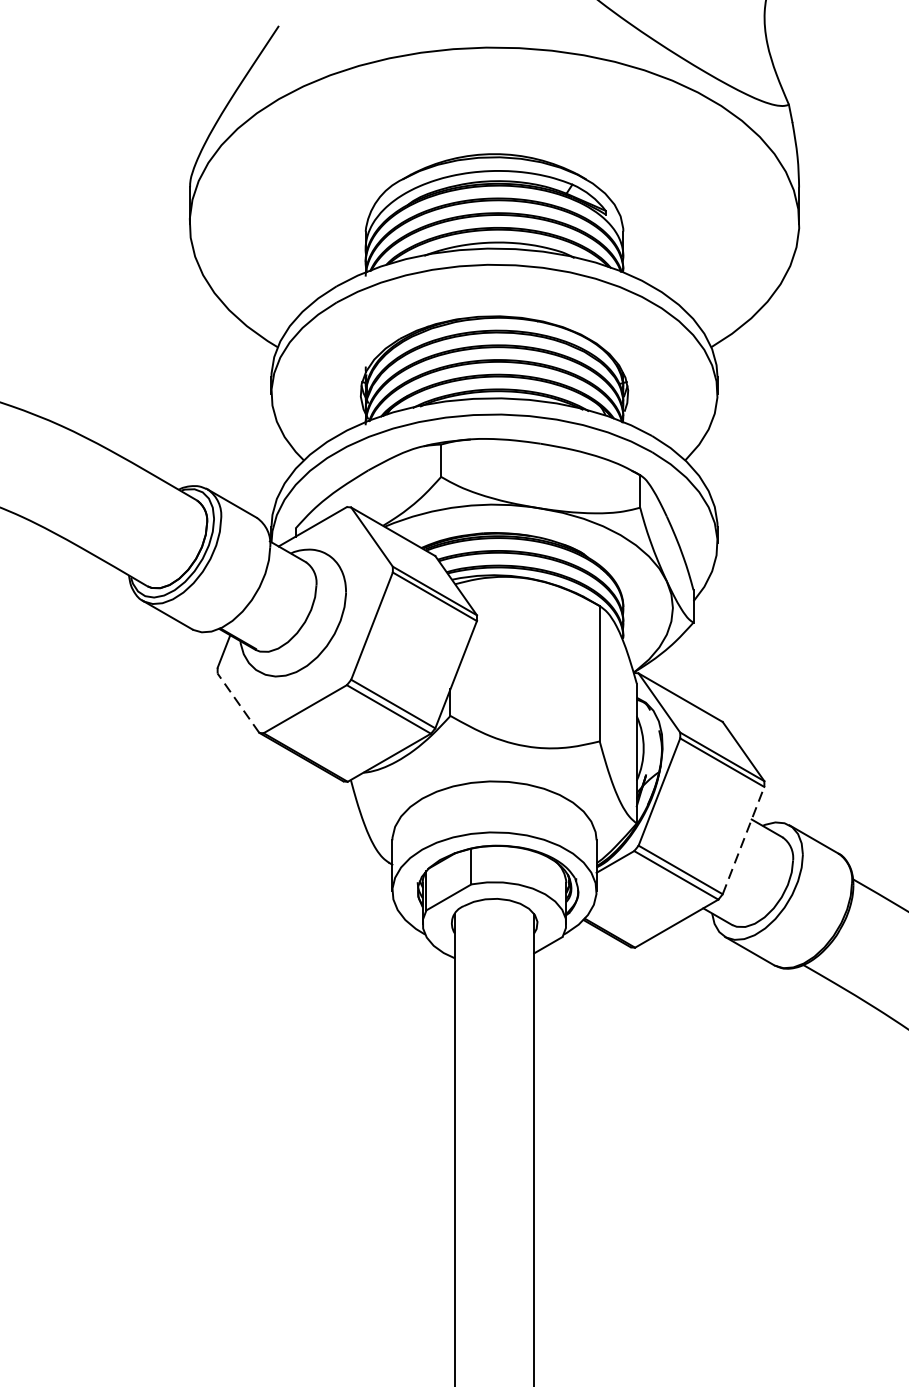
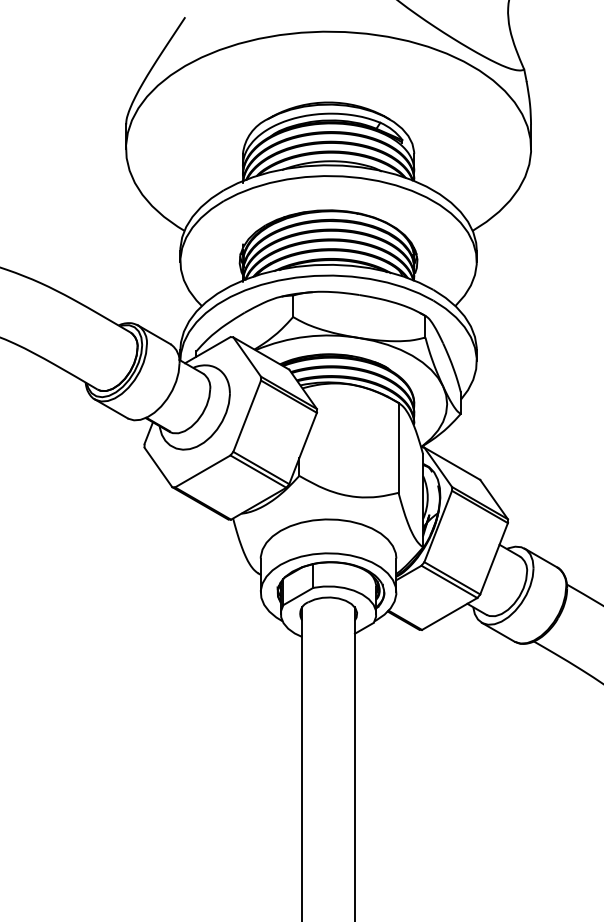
line: (238, 703) -> (158, 467), dashed -> solid
line: (744, 840) -> (494, 558), dashed -> solid

